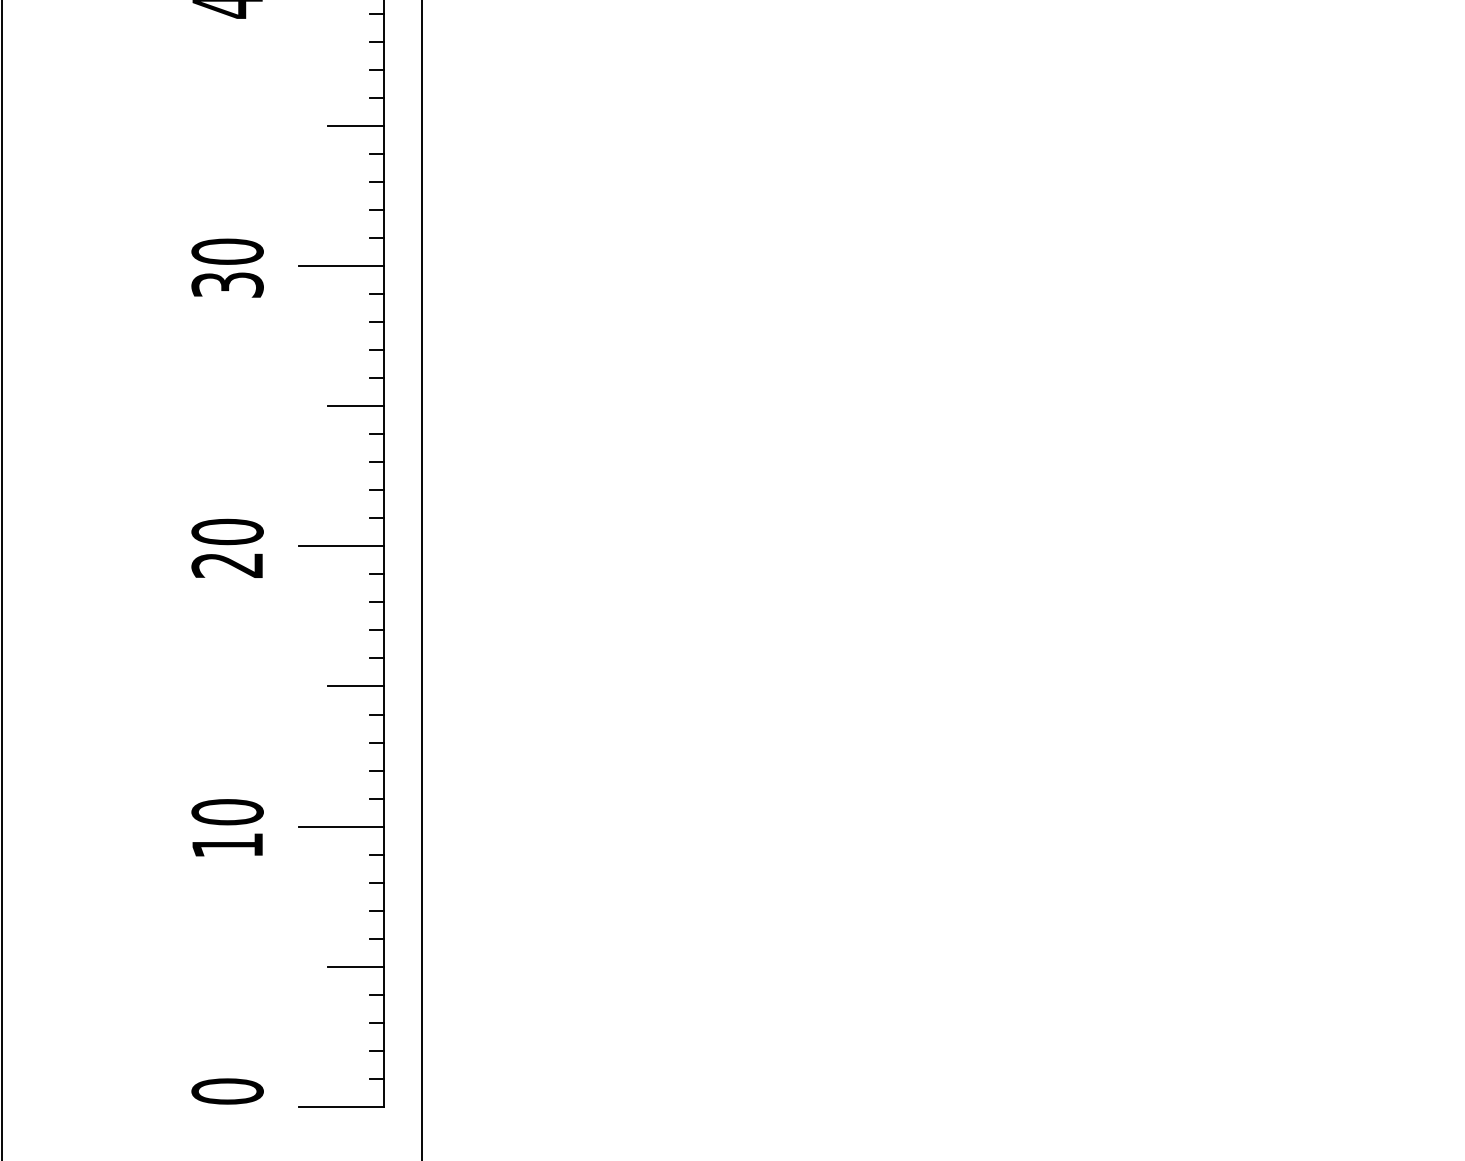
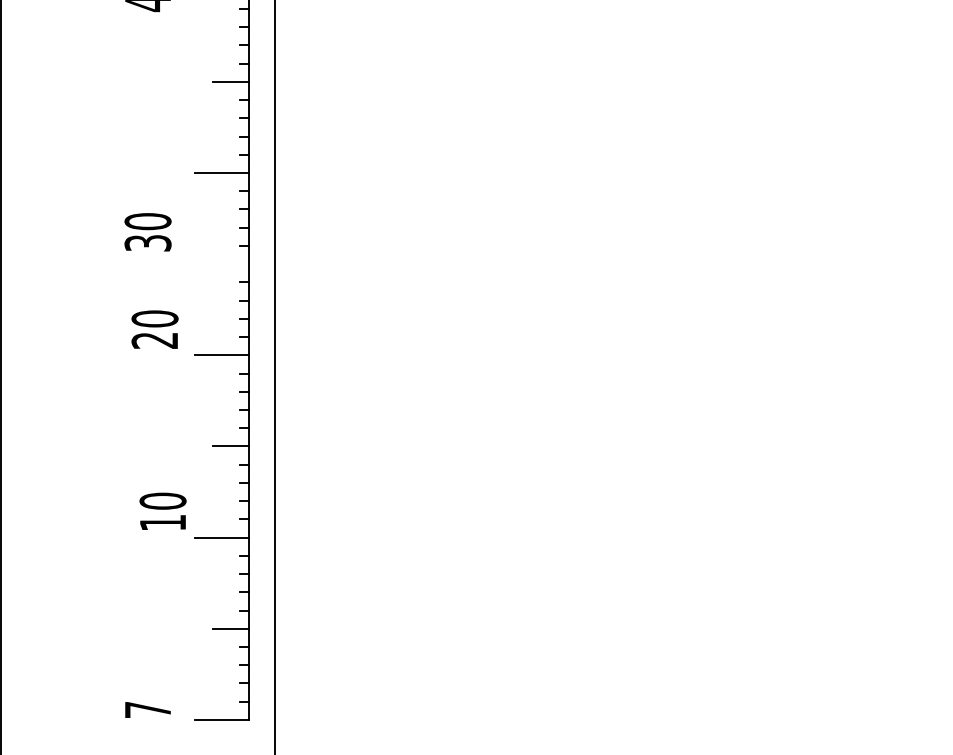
text: (226, 268) -> (147, 232), moved
line: (355, 406) -> (231, 264), removed
text: (226, 548) -> (154, 329), moved
text: (226, 826) -> (162, 510), moved
text: (226, 1090) -> (147, 709), 0 -> 7

